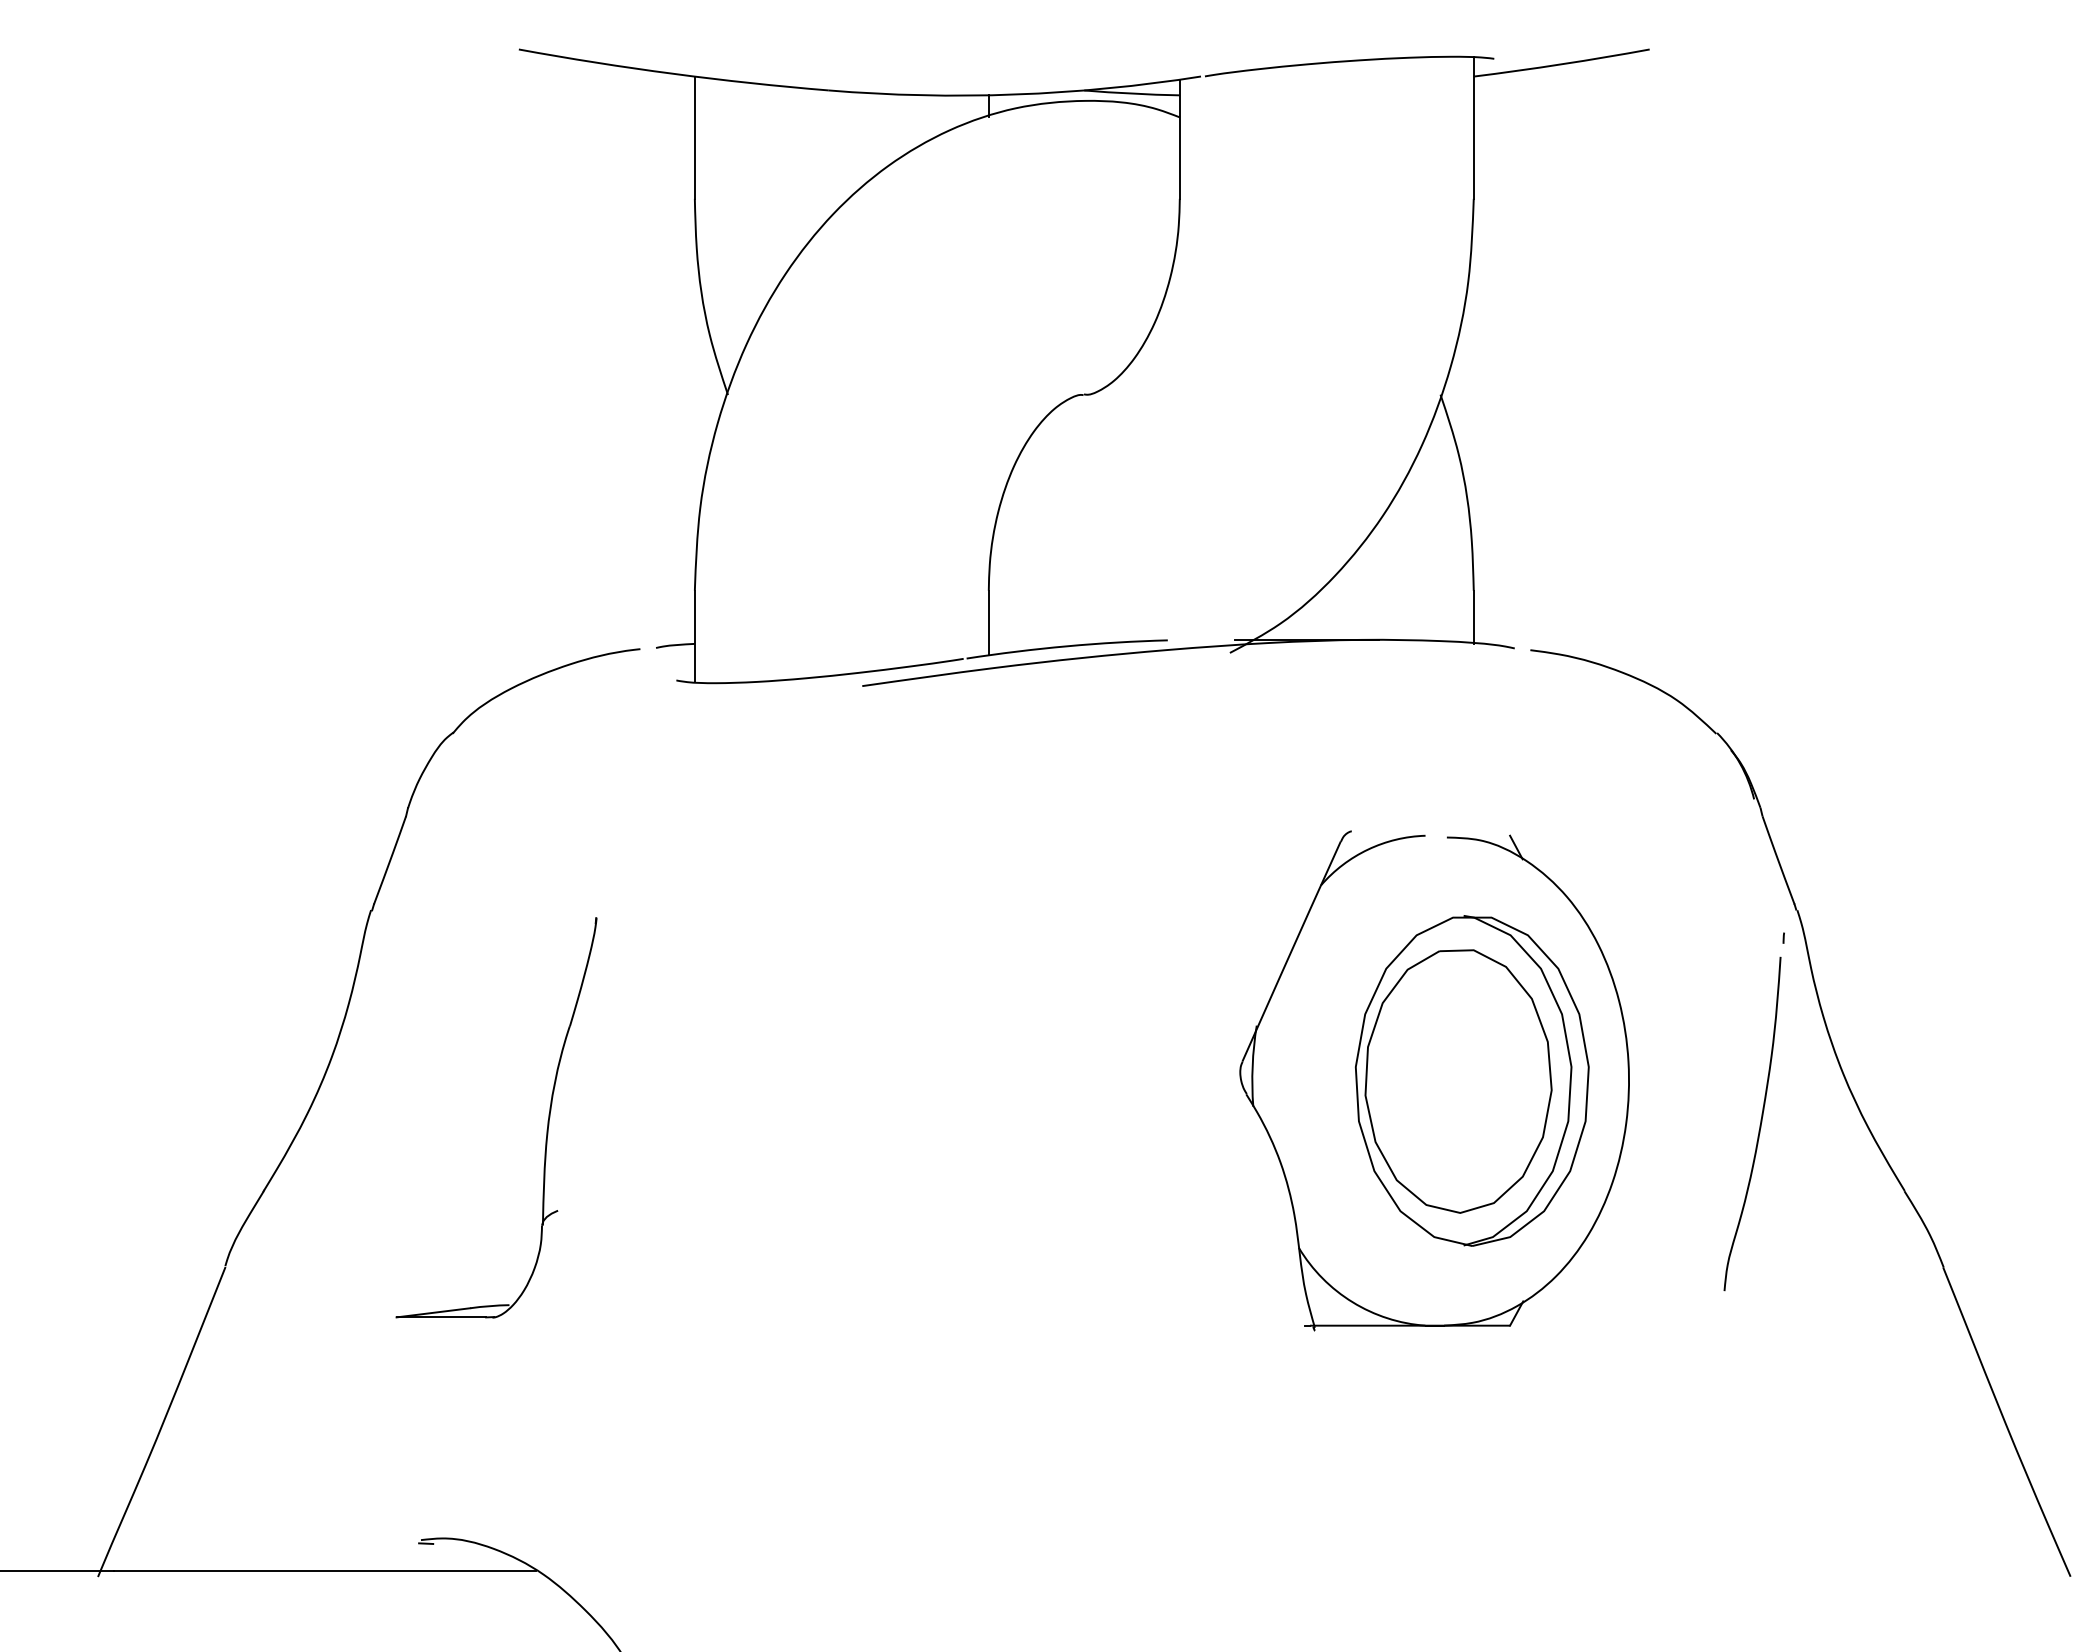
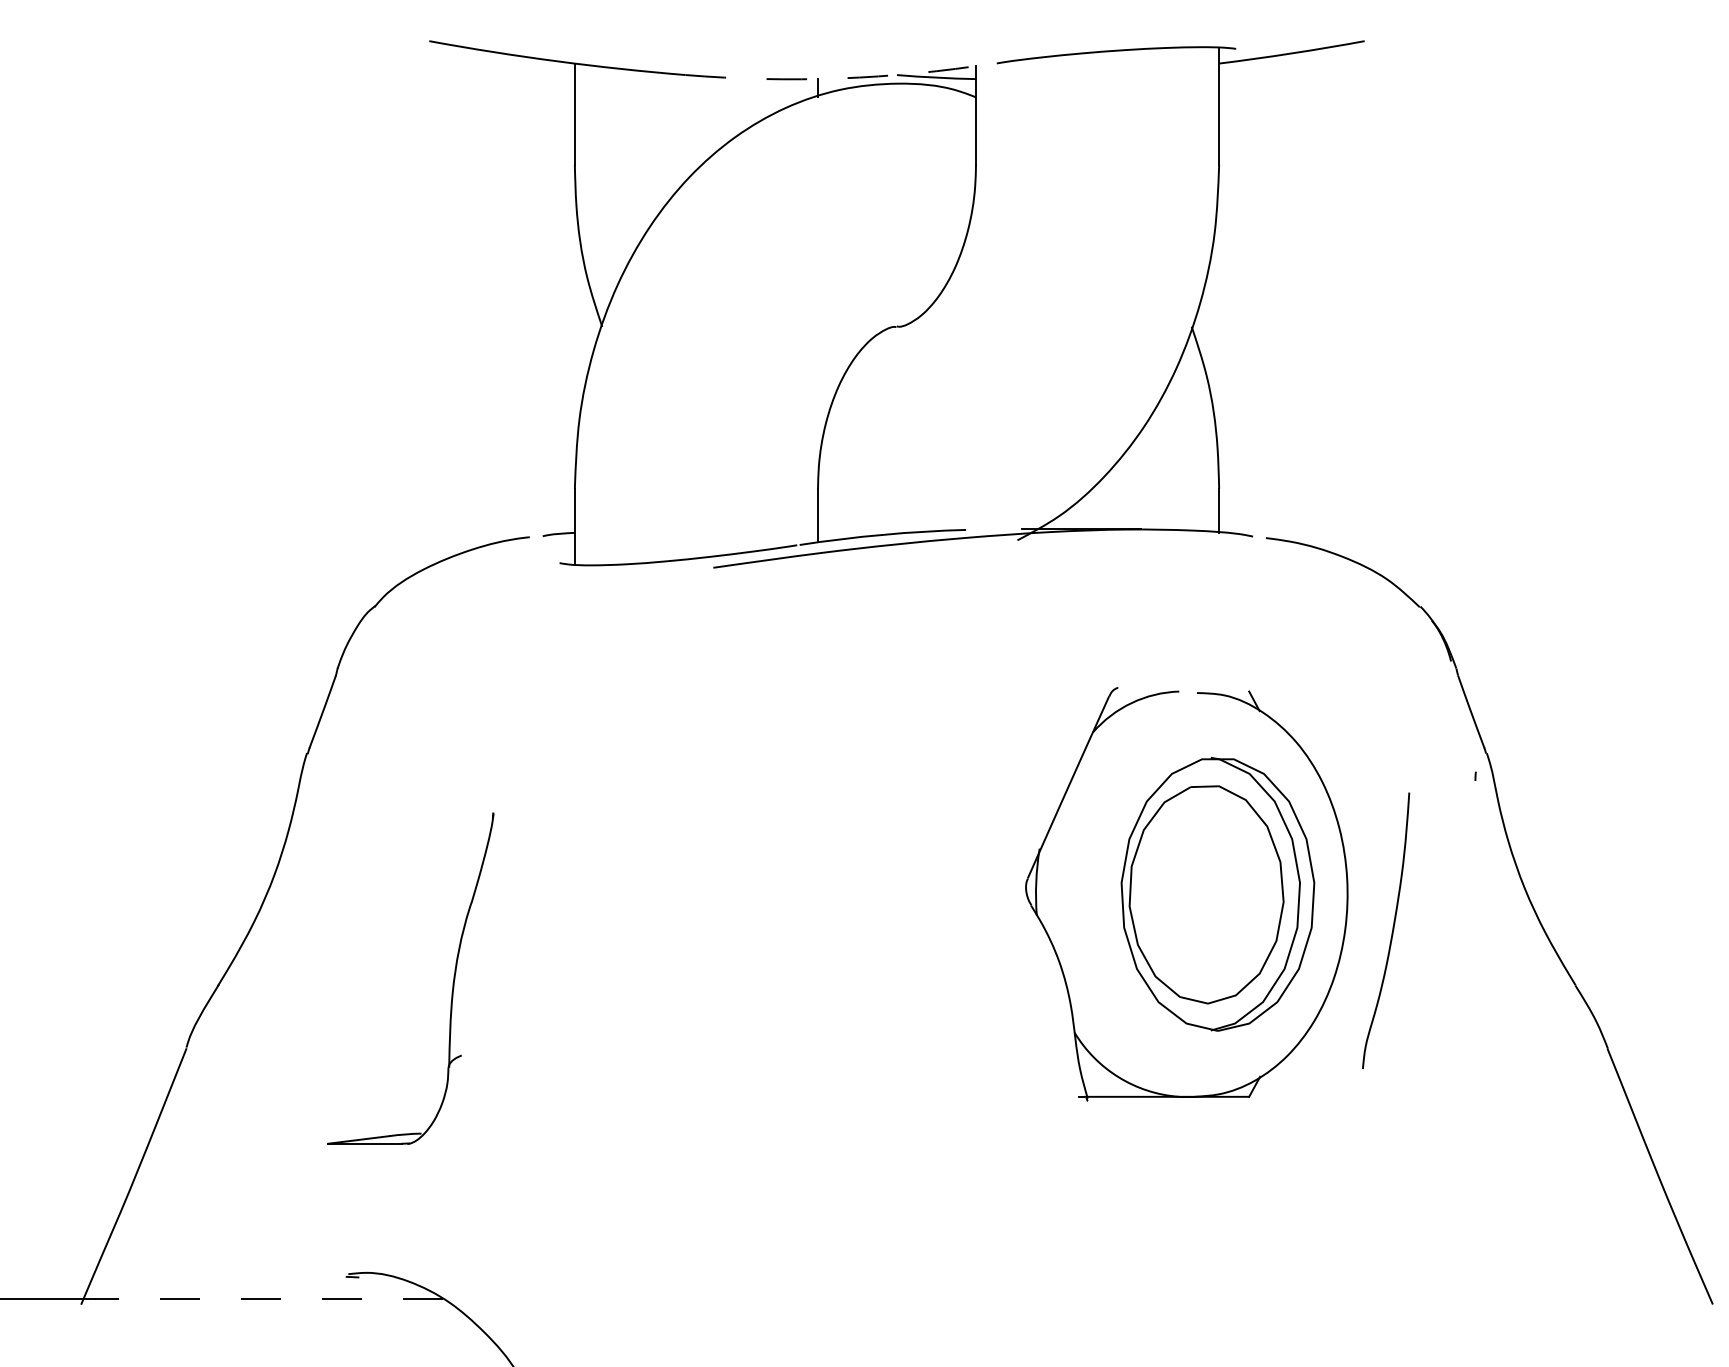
arc: (1015, 94) -> (840, 78), solid -> dashed
part: (547, 1120) -> (452, 980), moved
curve: (1759, 1125) -> (1391, 932), moved
line: (325, 1570) -> (269, 1299), solid -> dashed

